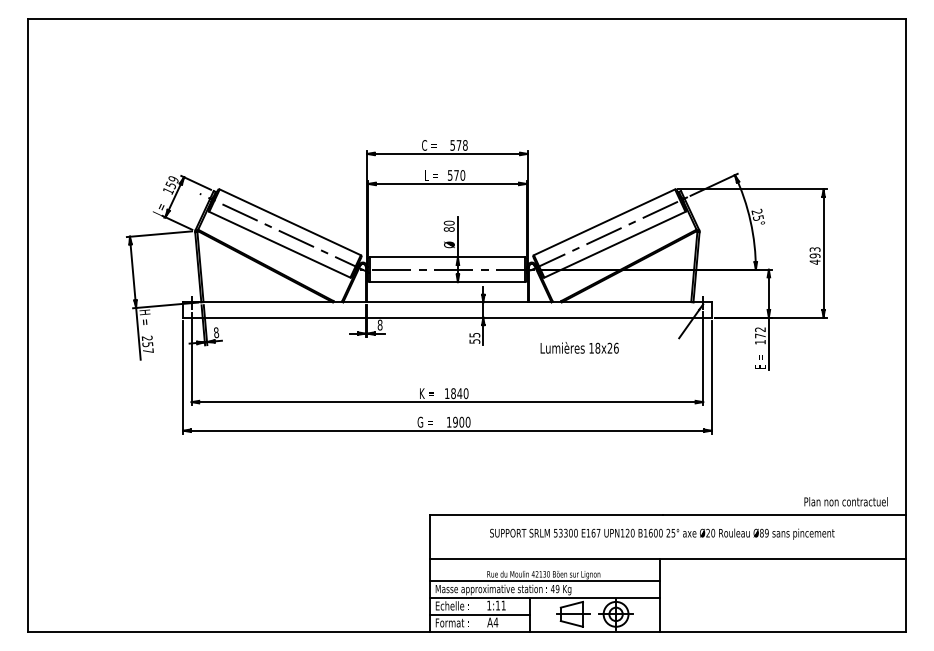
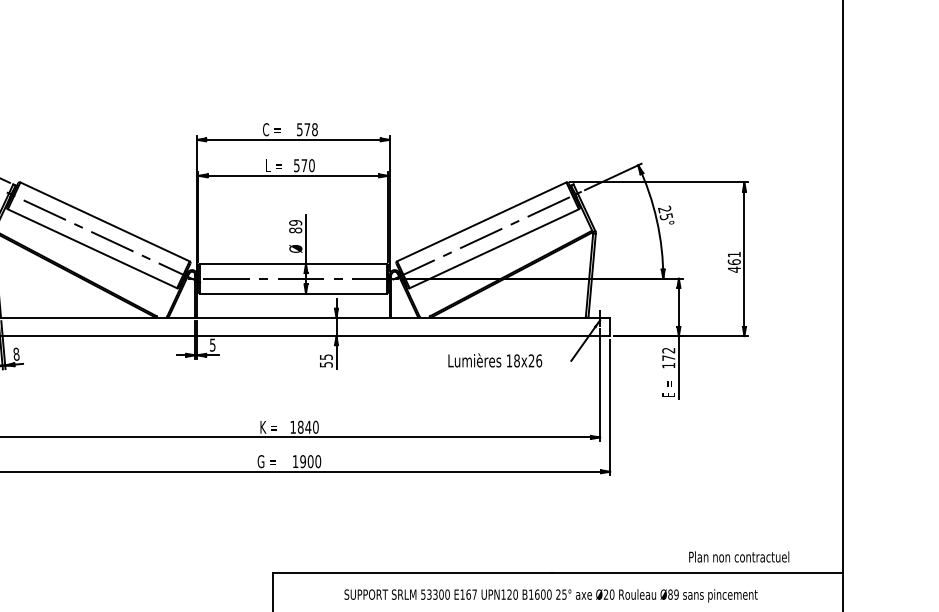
text: (449, 223) -> (295, 223), 80 -> 89
text: (814, 252) -> (733, 258), 493 -> 461
text: (379, 324) -> (211, 344), 8 -> 5
text: (579, 347) -> (494, 359), moved
text: (845, 501) -> (738, 556), moved

